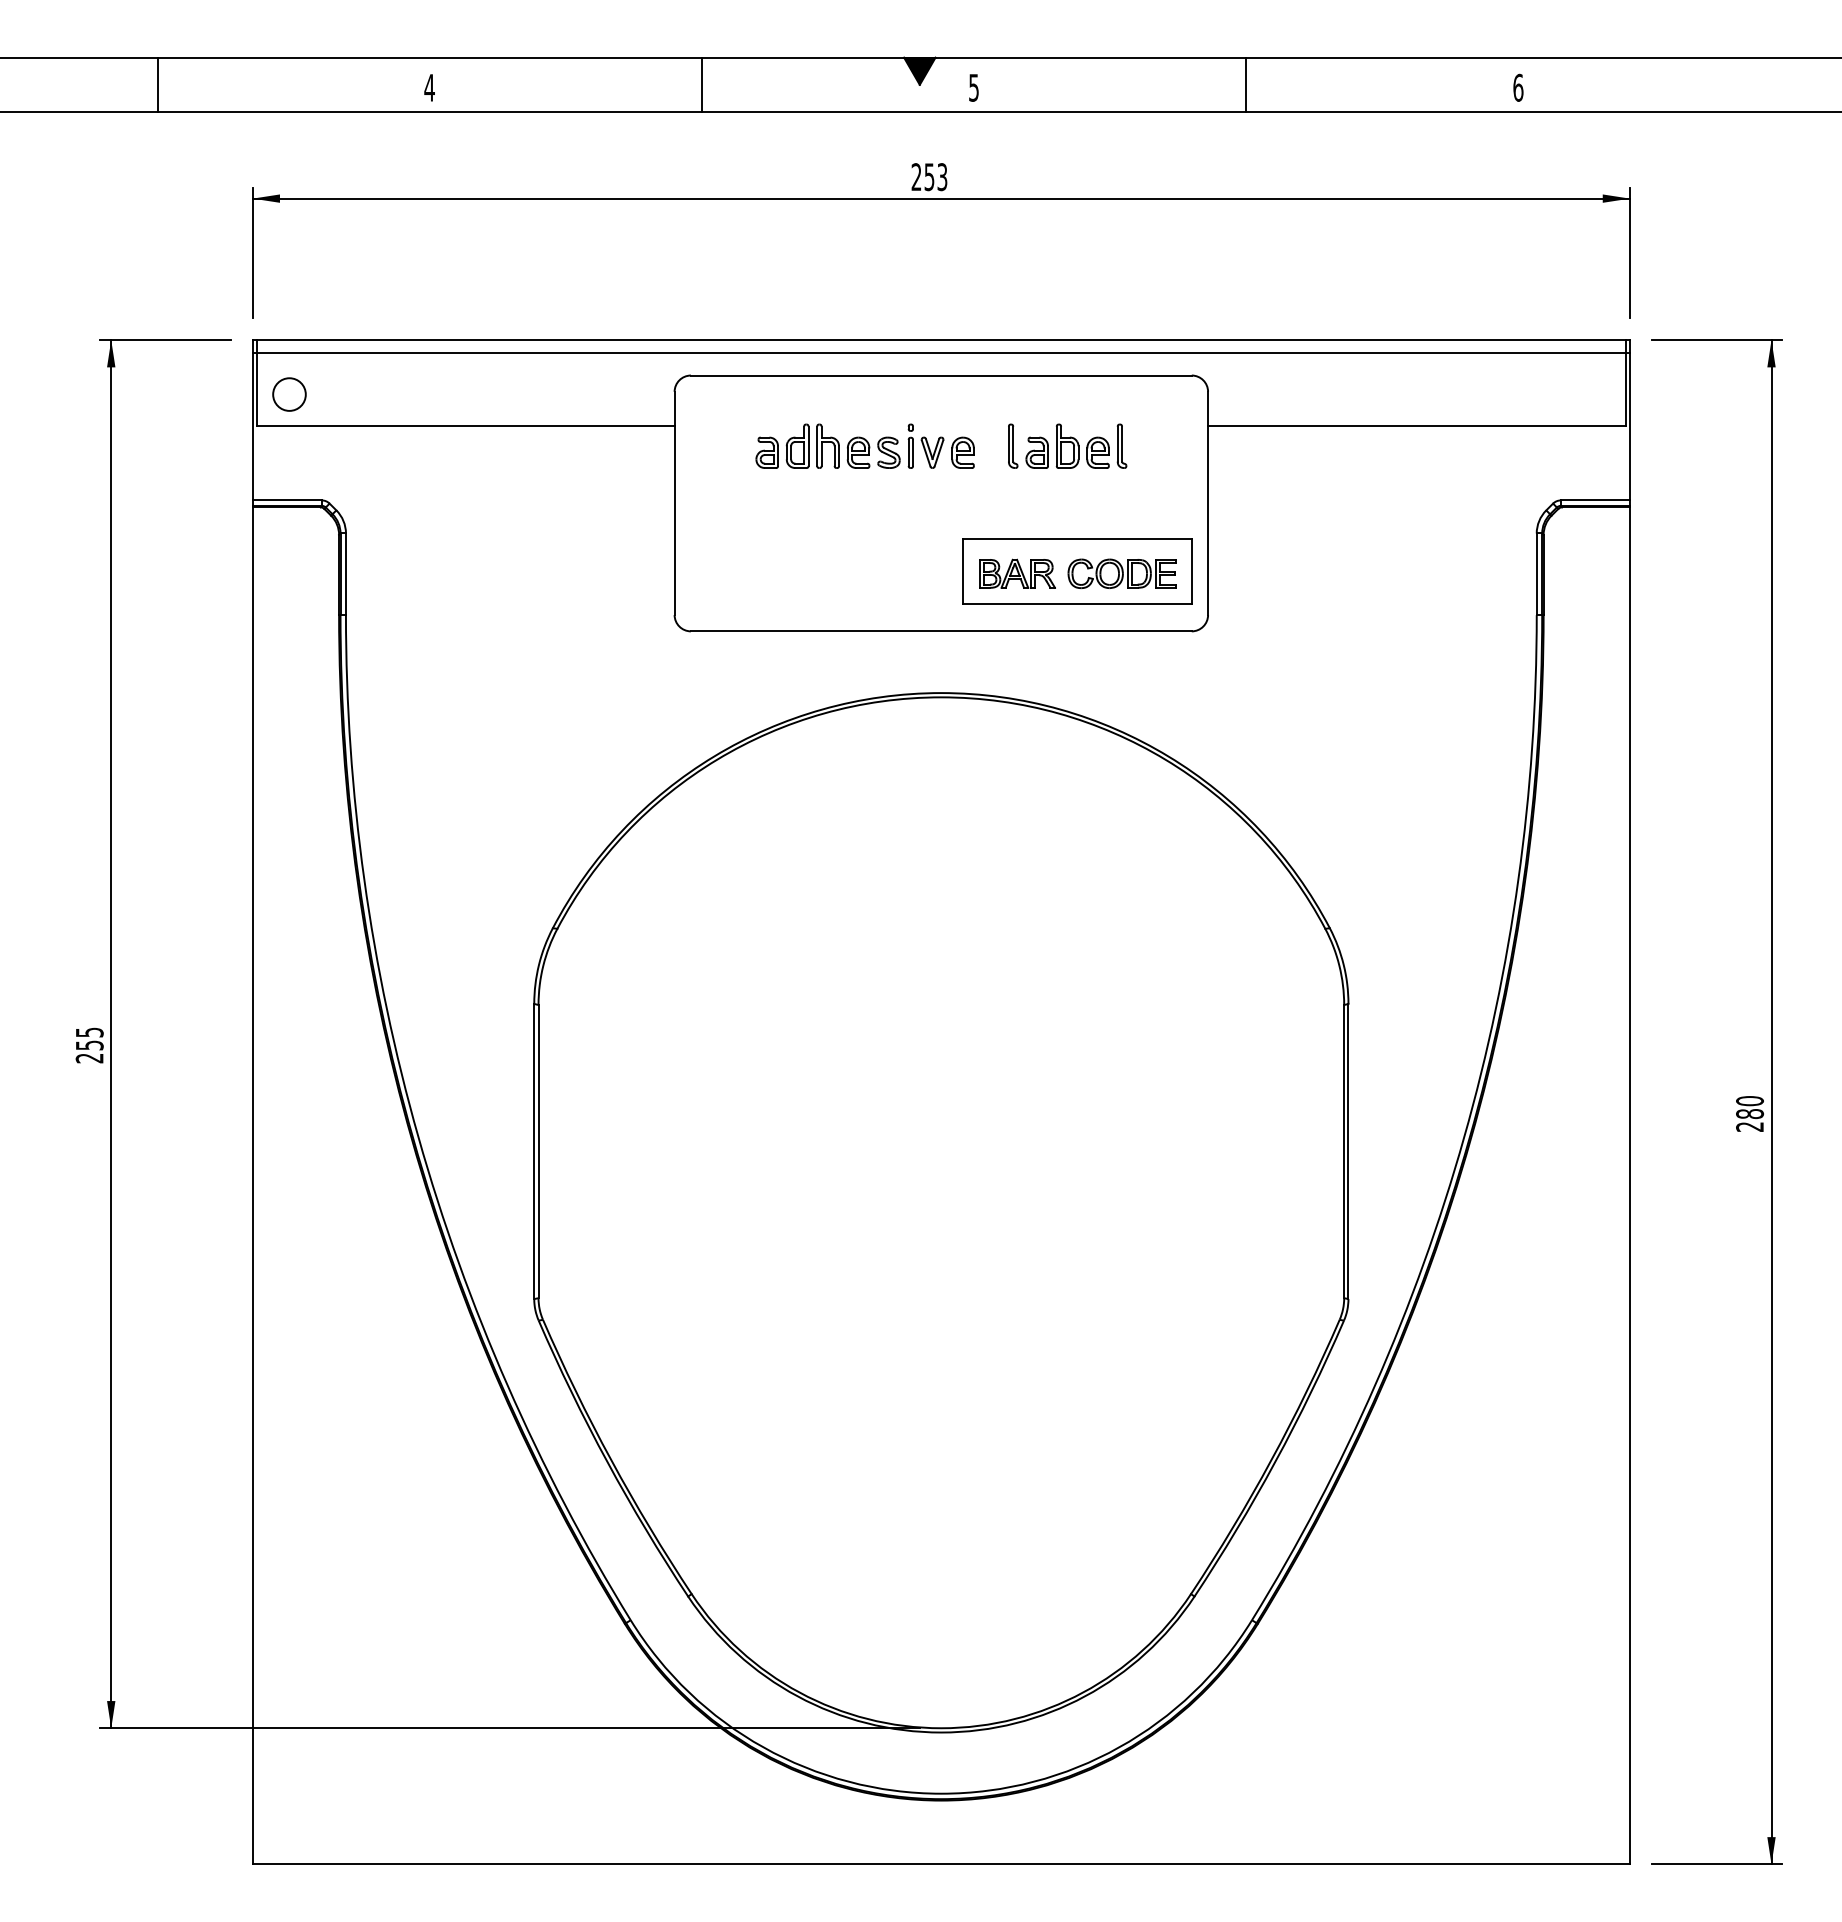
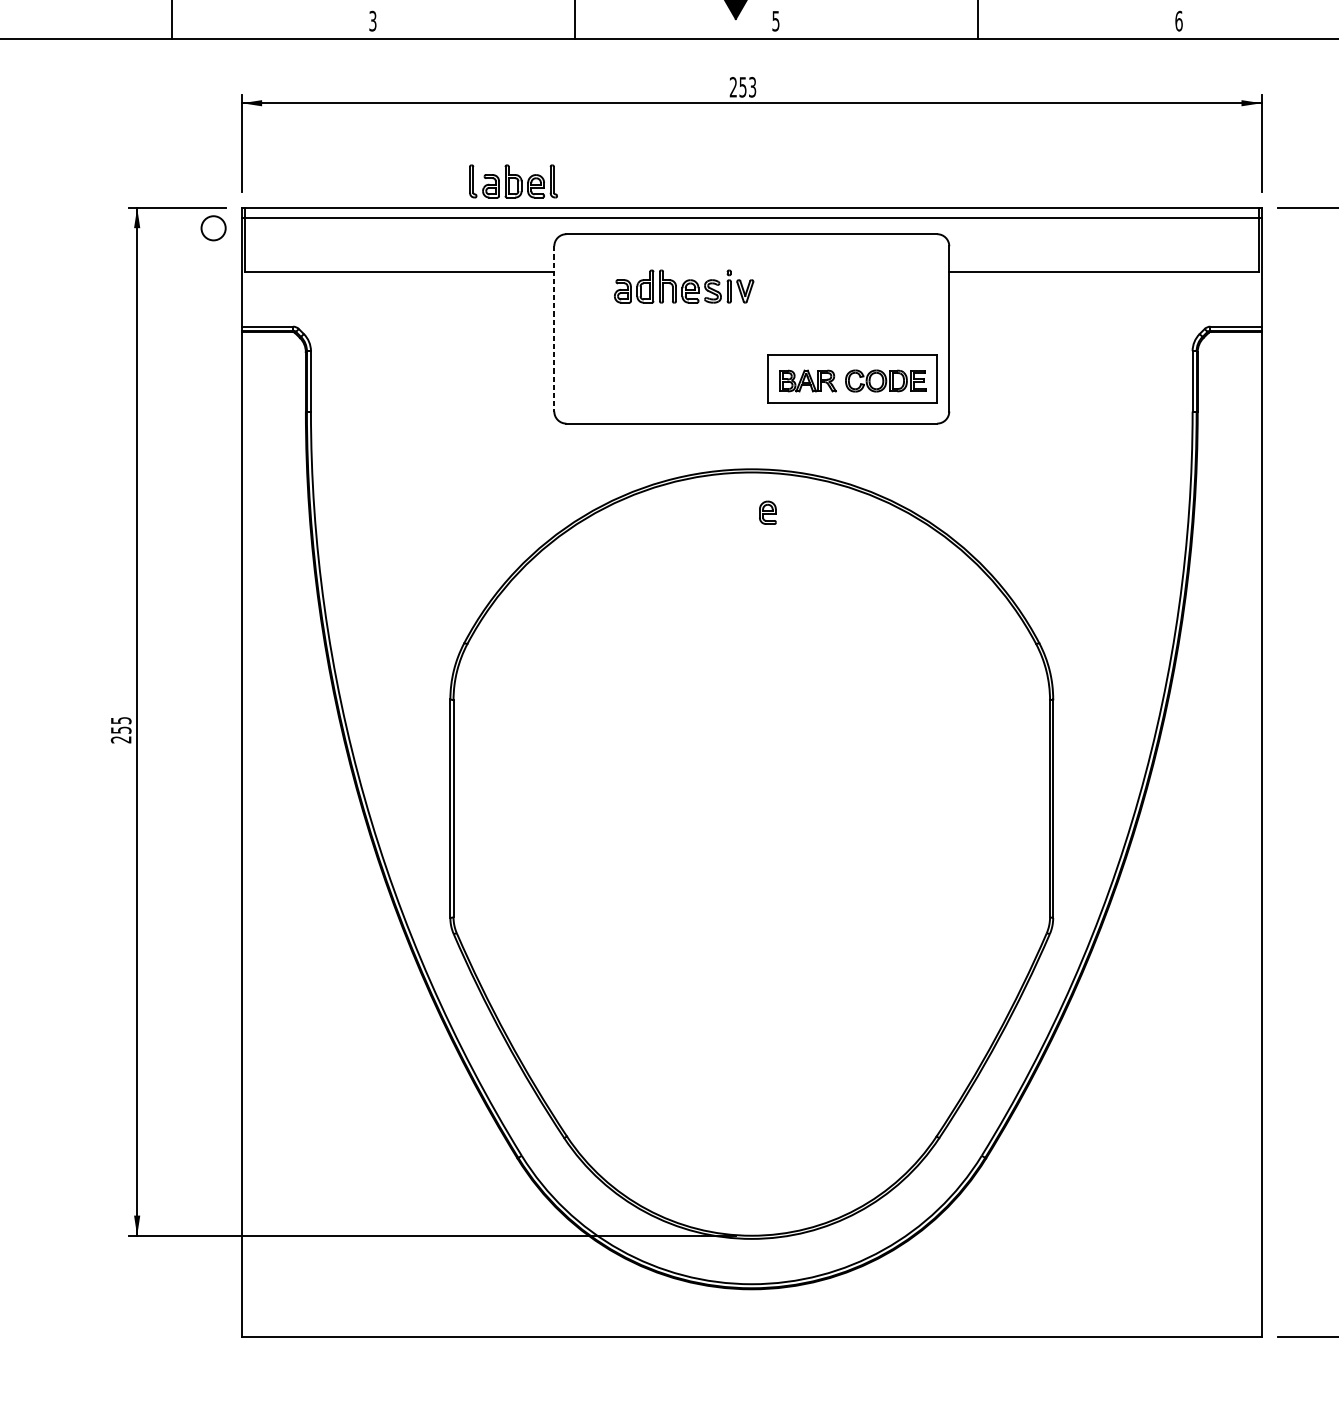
text: (429, 87) -> (372, 20), 4 -> 3
circle: (289, 394) -> (213, 228), moved
part: (1067, 445) -> (513, 180), moved
part: (962, 452) -> (767, 512), moved
line: (674, 503) -> (554, 328), solid -> dashed

